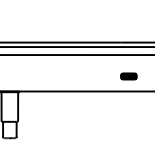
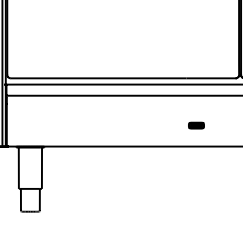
part: (128, 76) -> (196, 125), size x0.7

